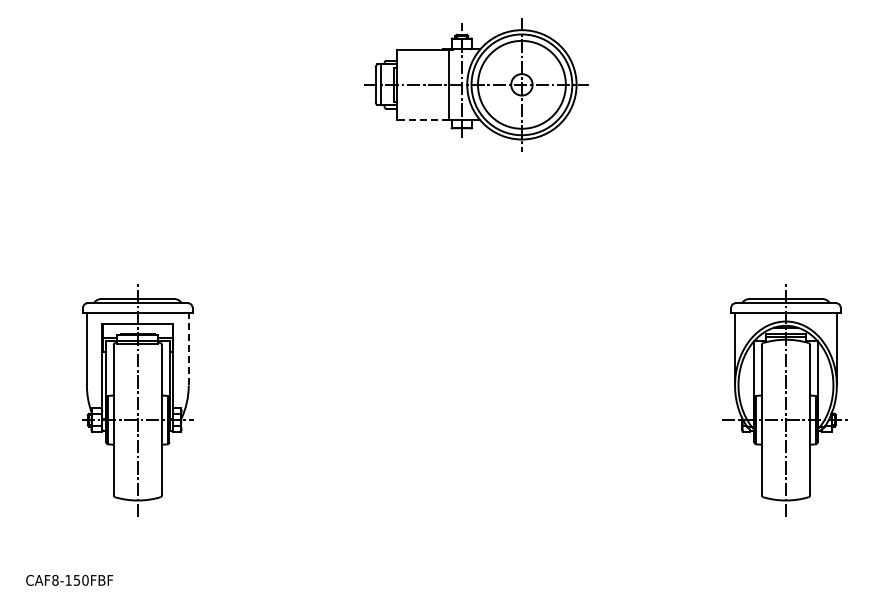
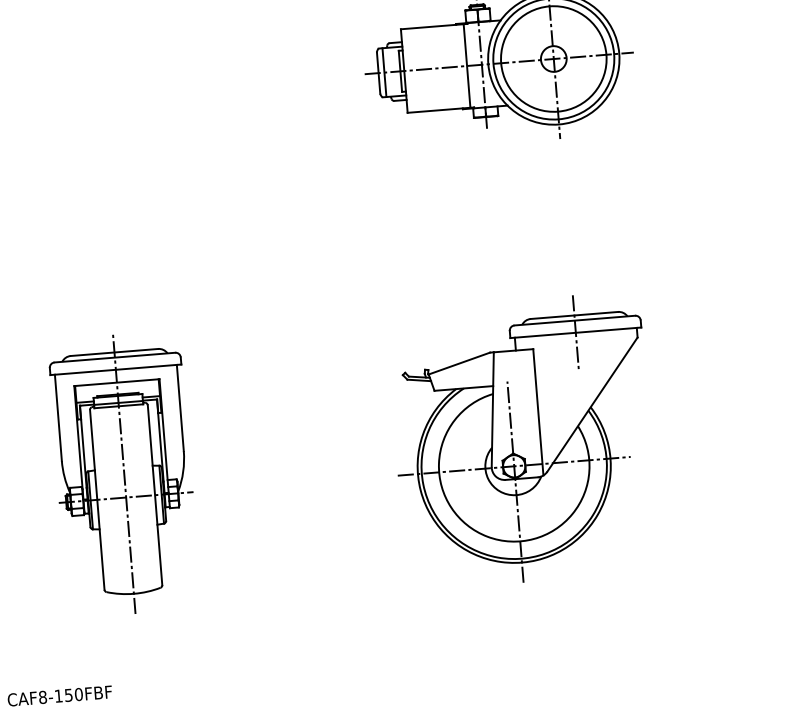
line: (422, 119) -> (438, 110), dashed -> solid
line: (188, 348) -> (179, 406), dashed -> solid
part: (471, 399) -> (523, 440), added

